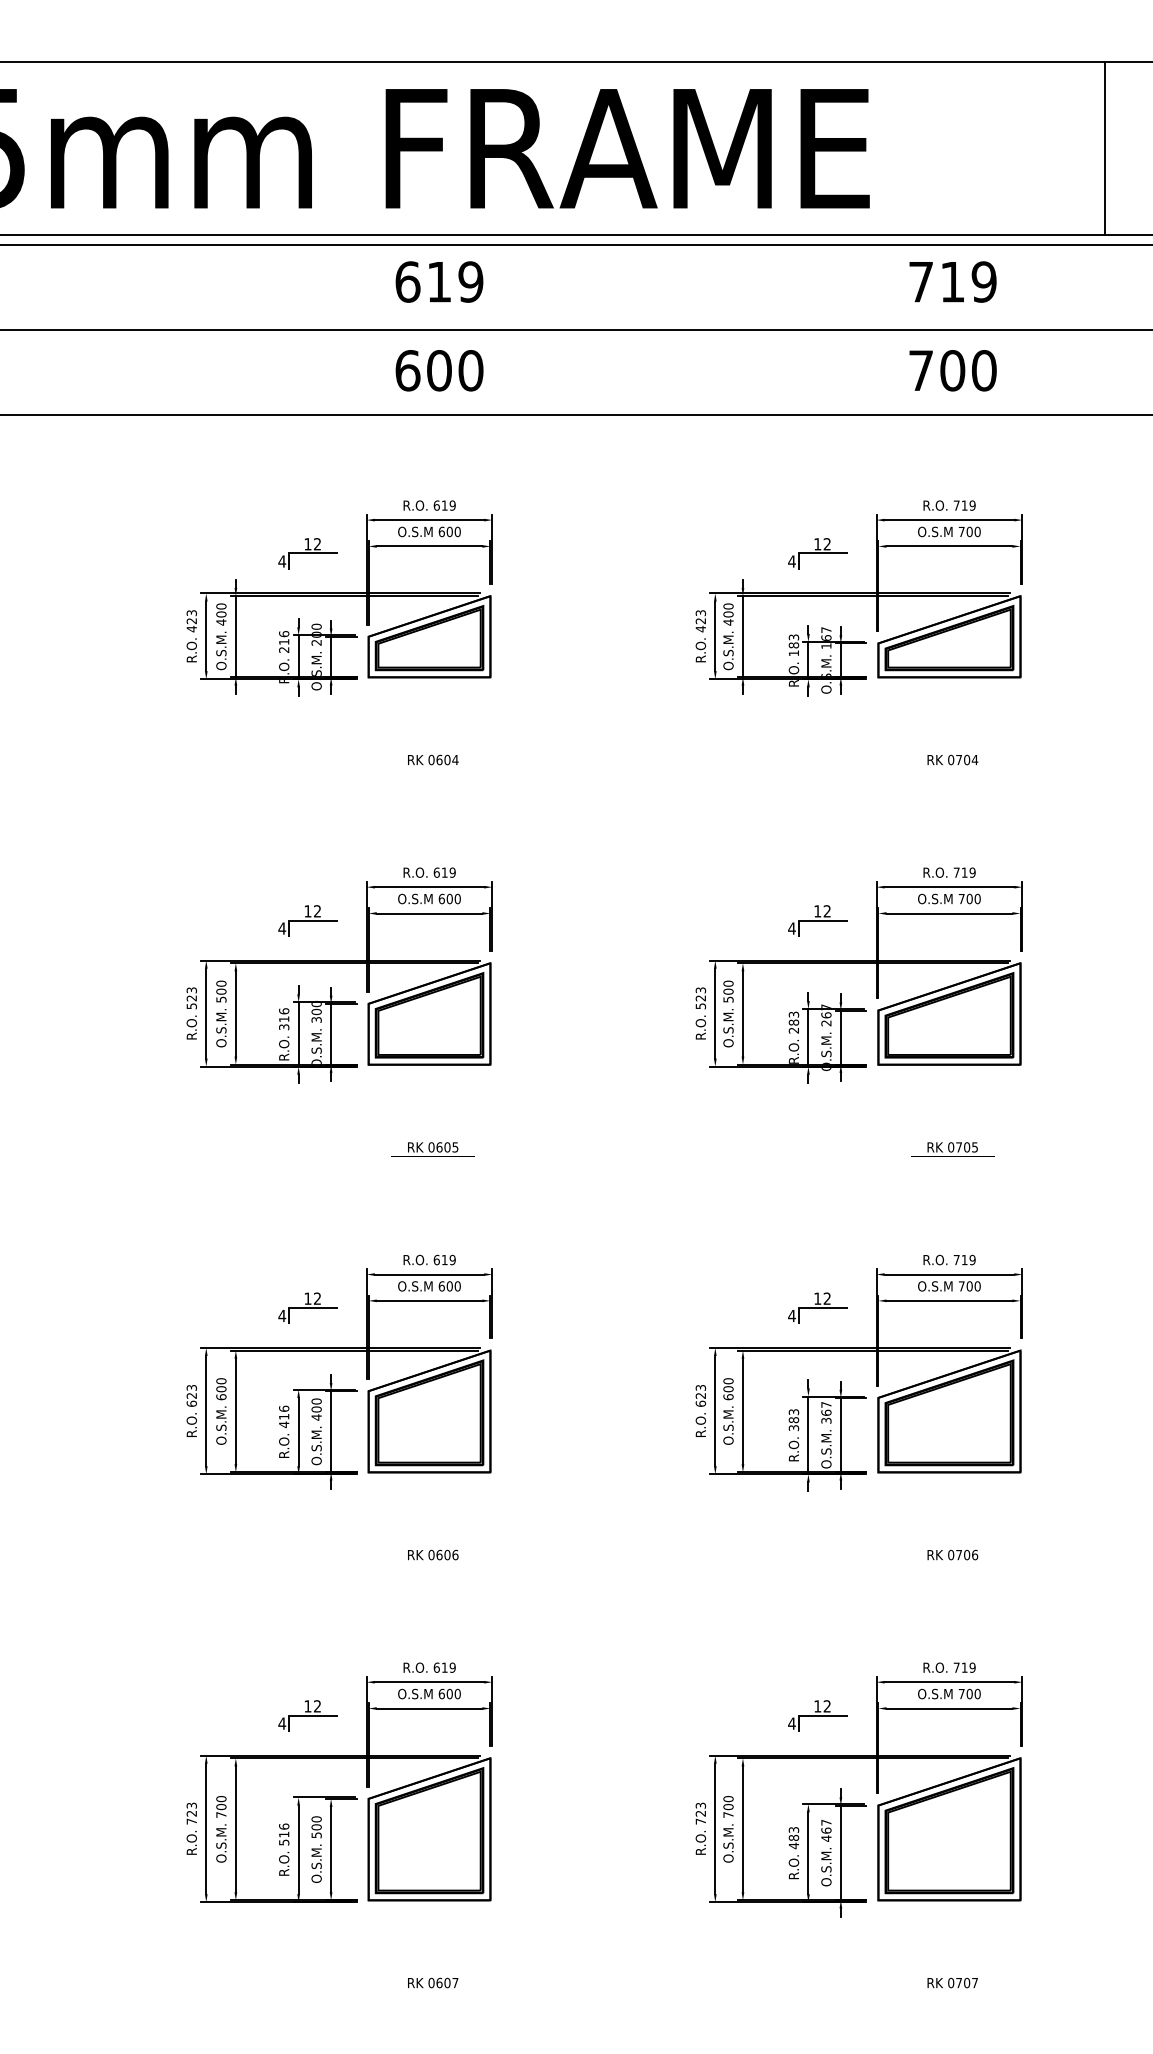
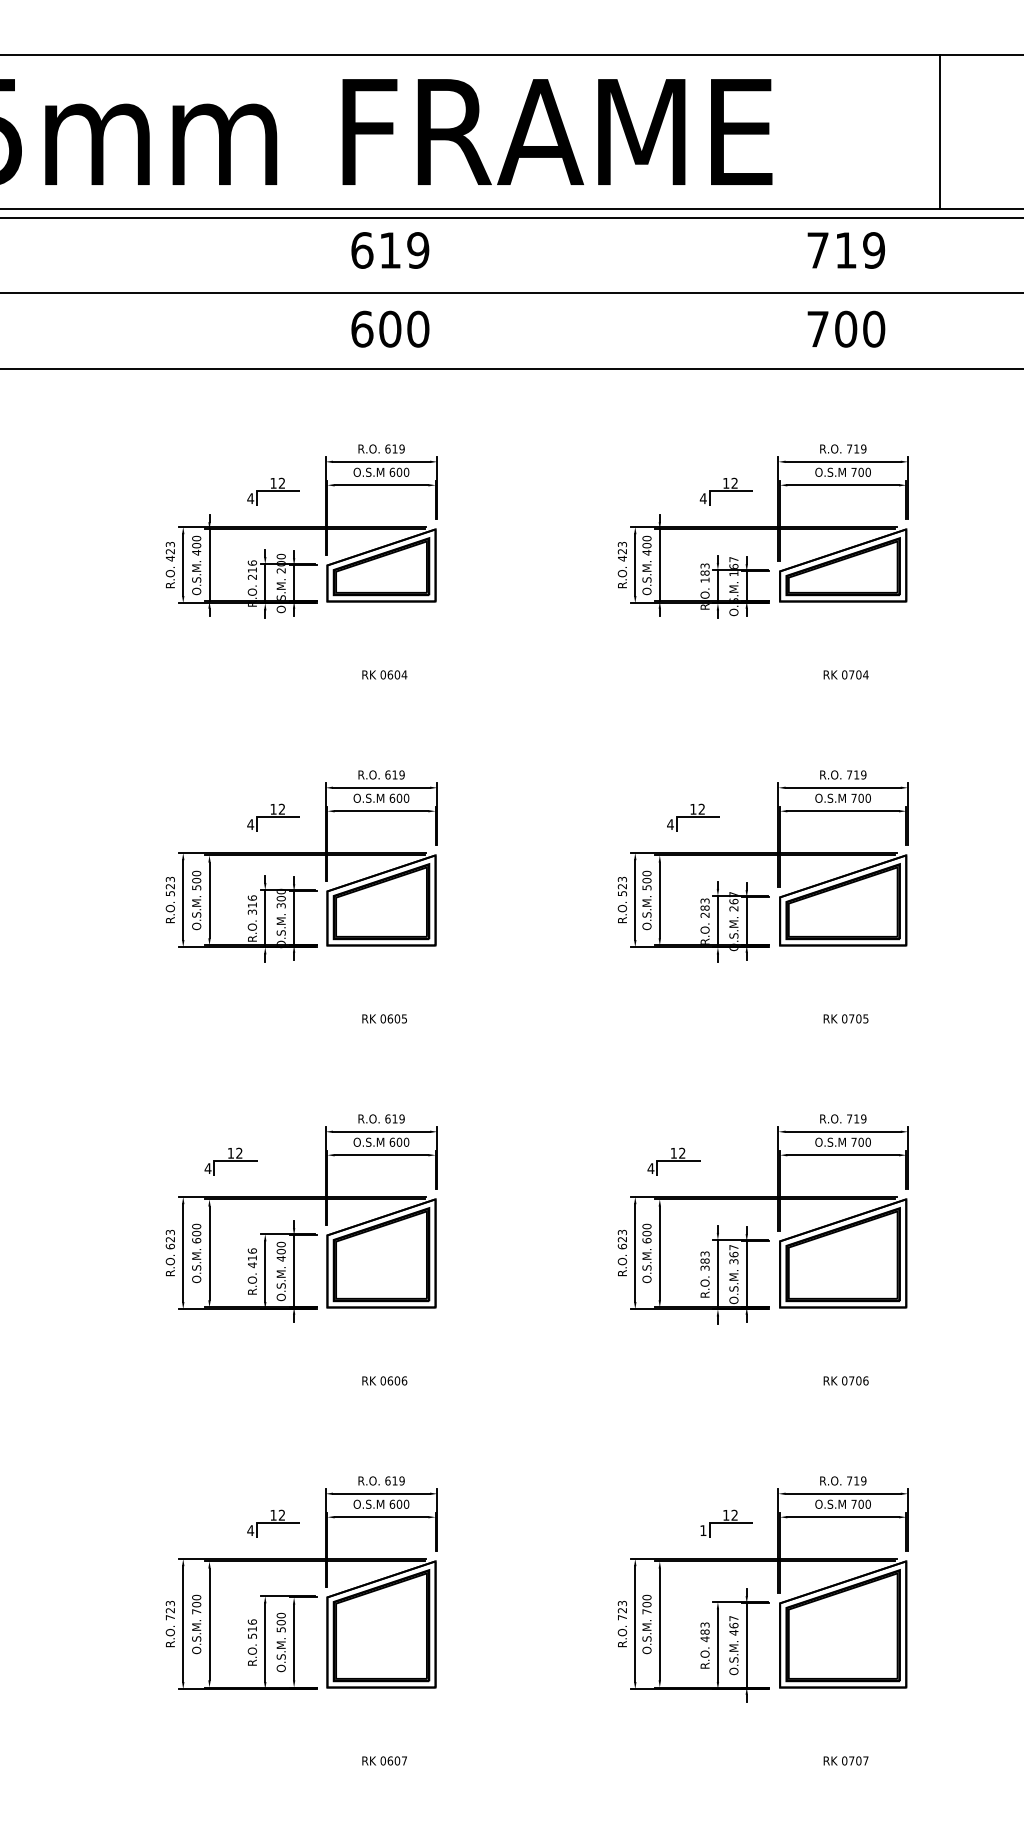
line: (1104, 148) -> (940, 131), moved
part: (817, 920) -> (693, 817), moved
part: (307, 1307) -> (230, 1161), moved
part: (817, 1307) -> (673, 1161), moved
text: (791, 1723) -> (702, 1530), 4 -> 1

